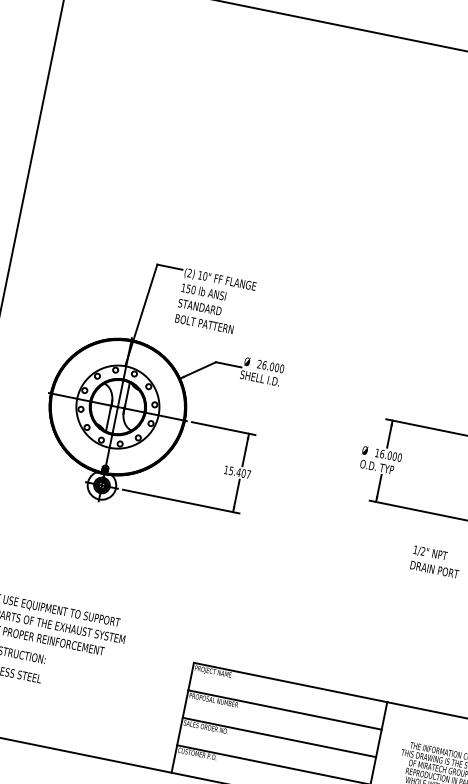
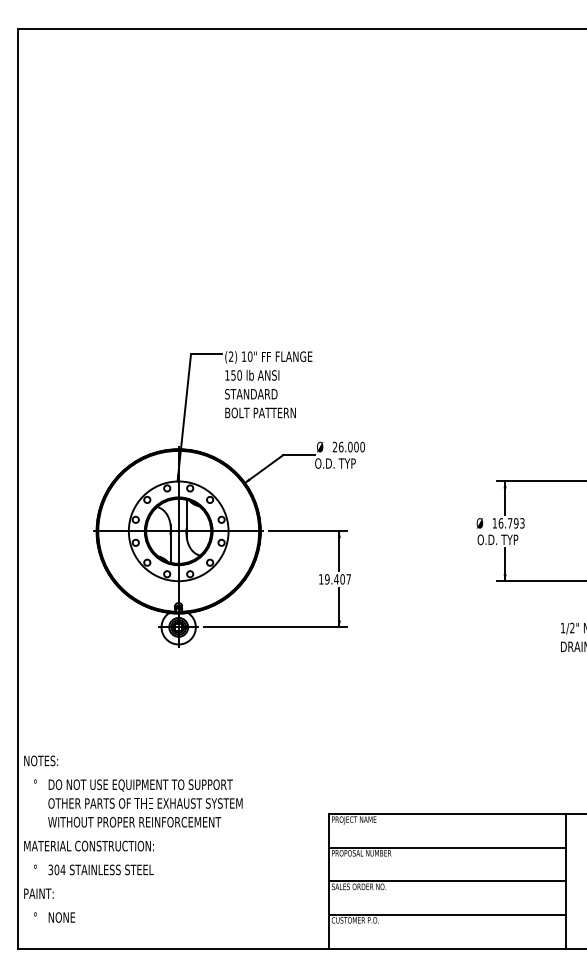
text: (259, 378) -> (338, 463), SHELL I.D. -> O.D. TYP
text: (394, 456) -> (515, 523), 16.000 -> 16.793
text: (231, 471) -> (327, 579), 15.407 -> 19.407

